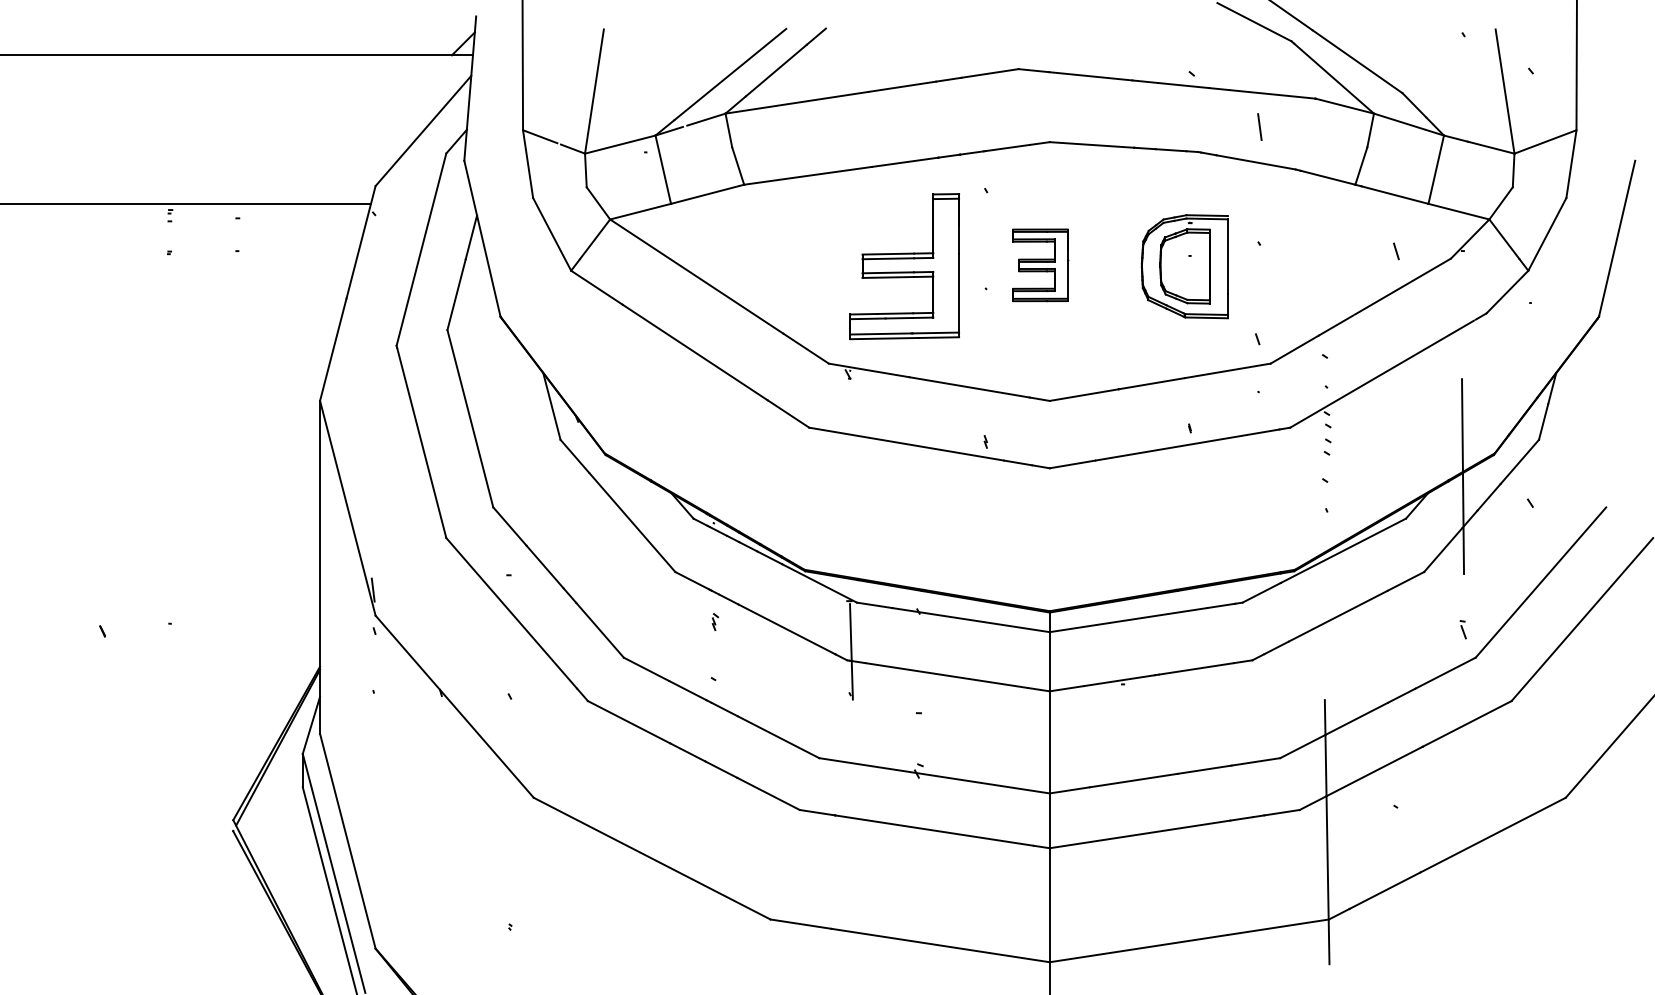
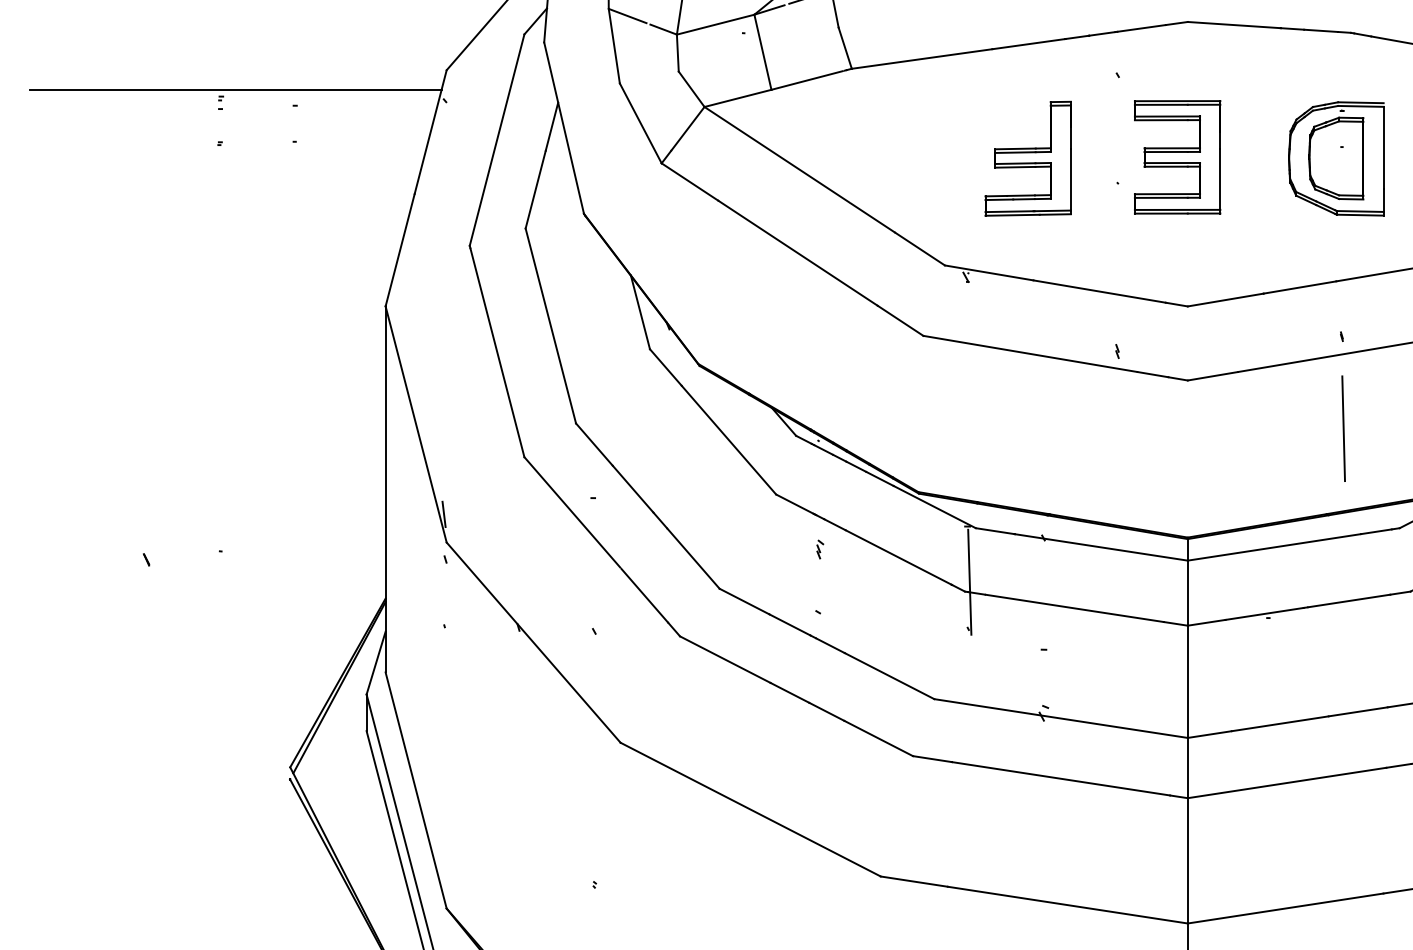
part: (1040, 265) -> (1177, 157), size x1.43
part: (904, 266) -> (1028, 158), size x0.71
line: (1191, 511) -> (1343, 428), added

